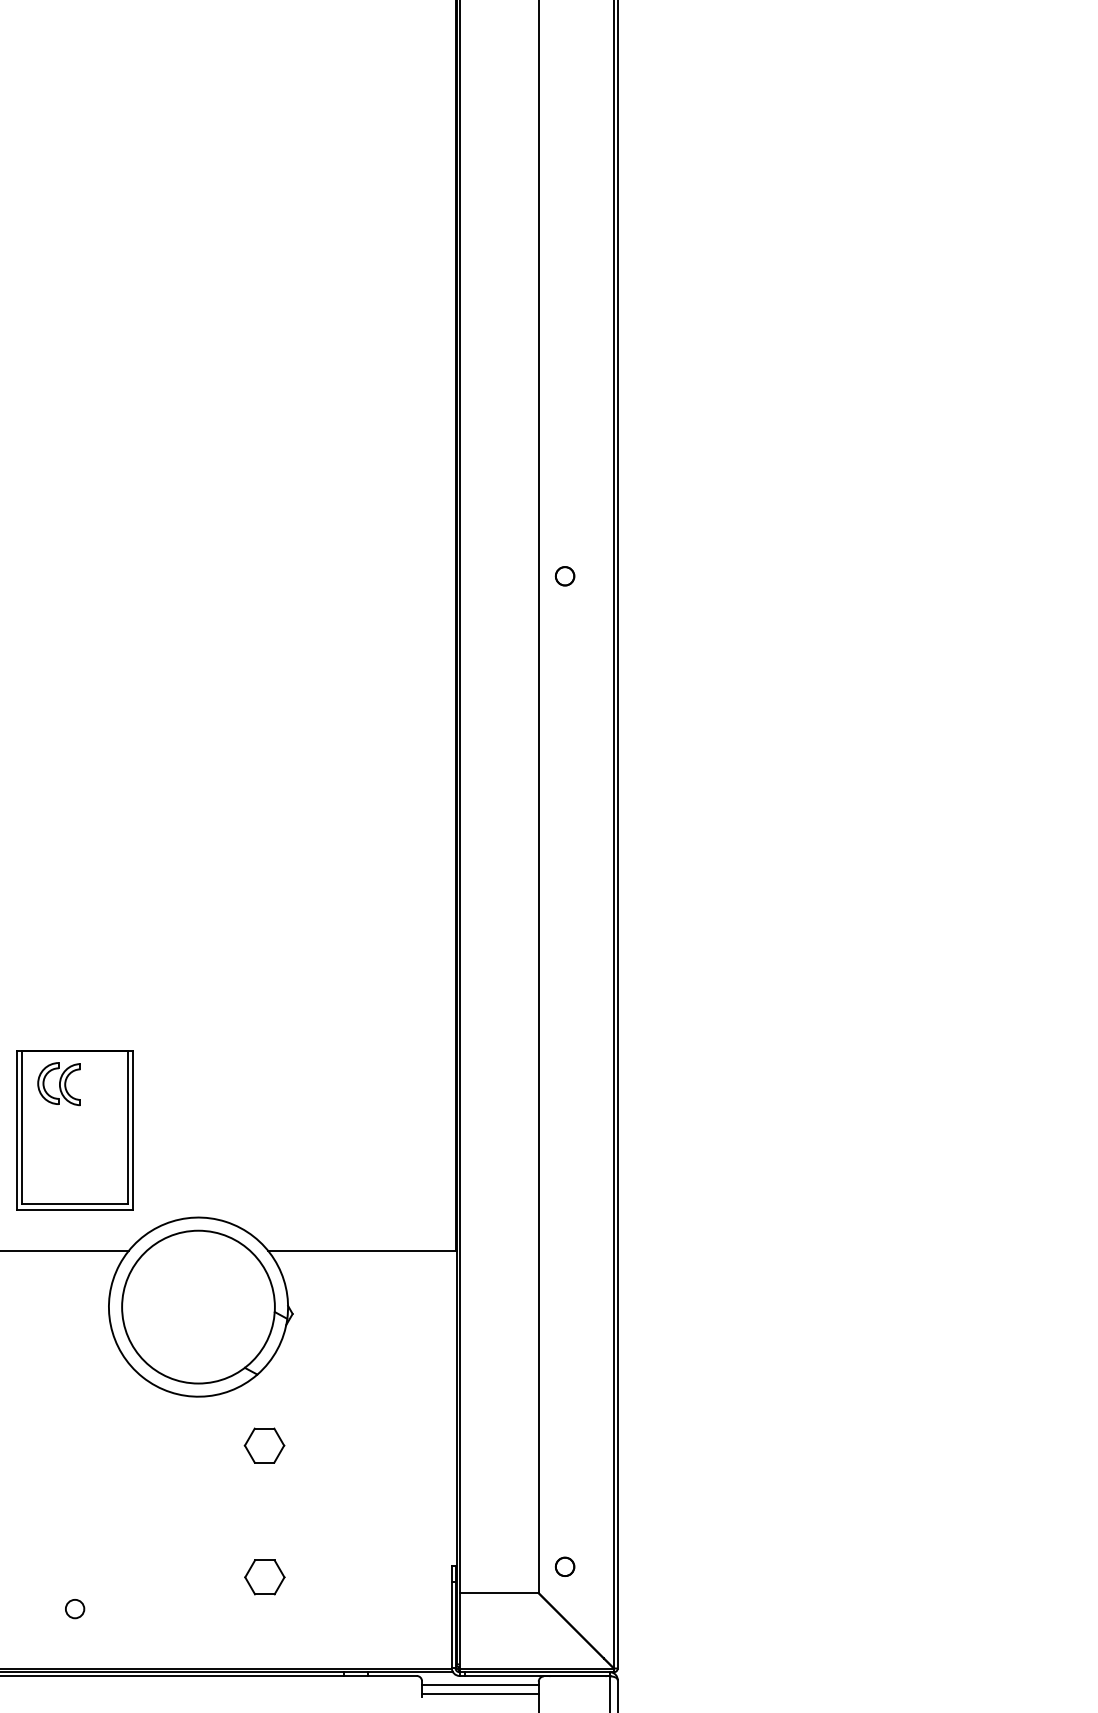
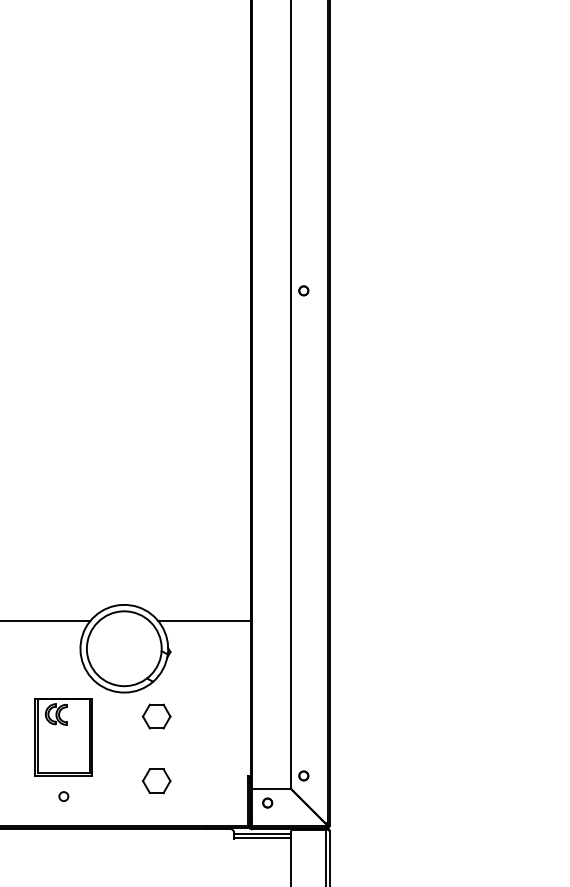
part: (74, 1130) -> (63, 737), moved
part: (264, 1445) -> (156, 716), size x1.43
part: (264, 1576) -> (156, 780), size x1.43
part: (490, 1621) -> (267, 802), added

